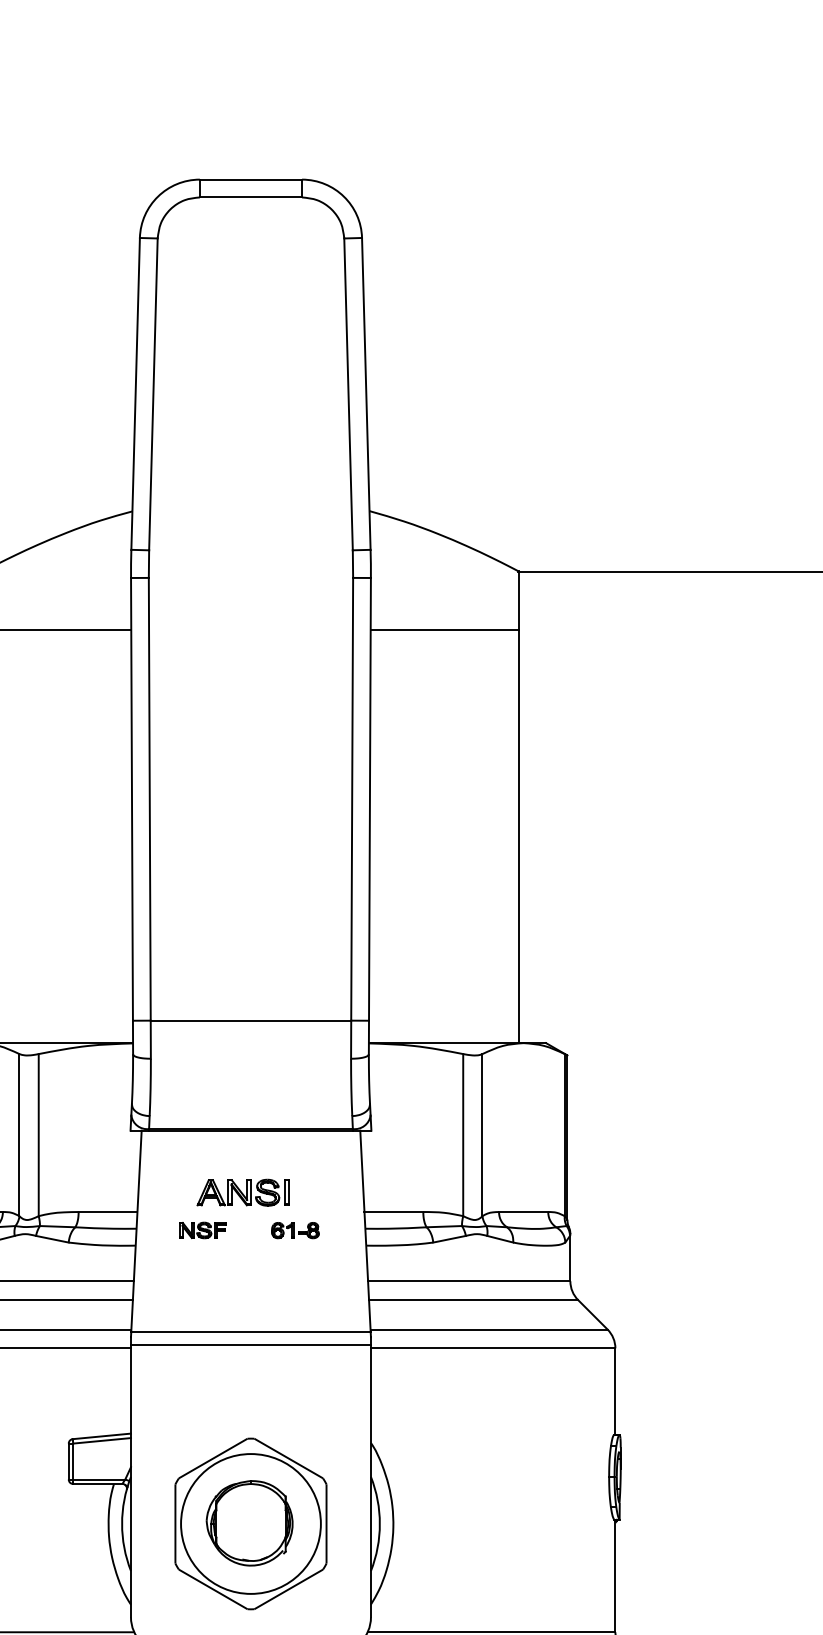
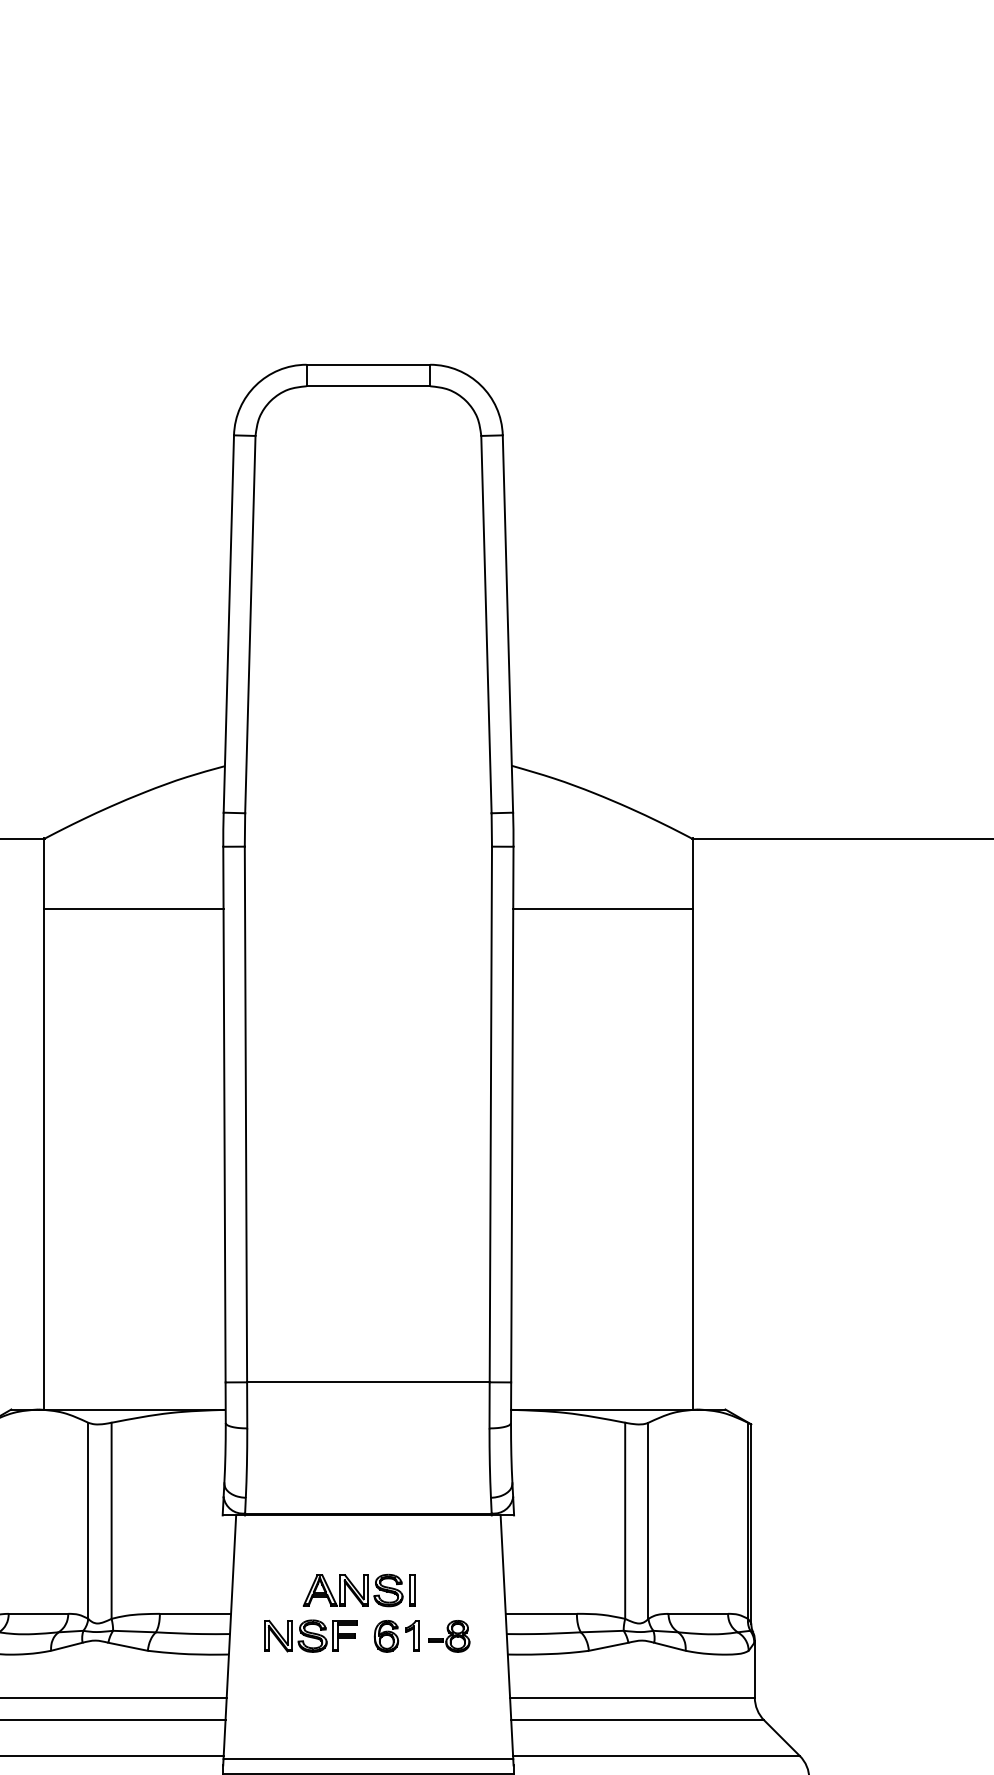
part: (203, 1230) -> (310, 1636), size x1.67
part: (295, 1230) -> (422, 1636), size x1.67

